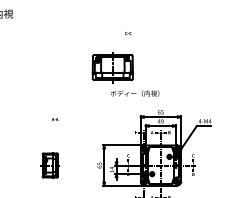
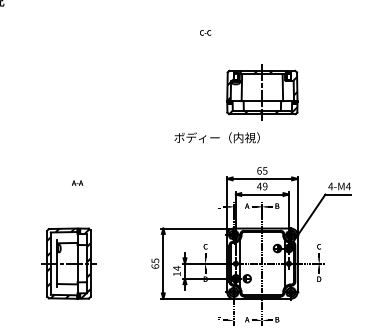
part: (112, 67) -> (261, 92), moved
part: (49, 165) -> (67, 263), size x1.67

